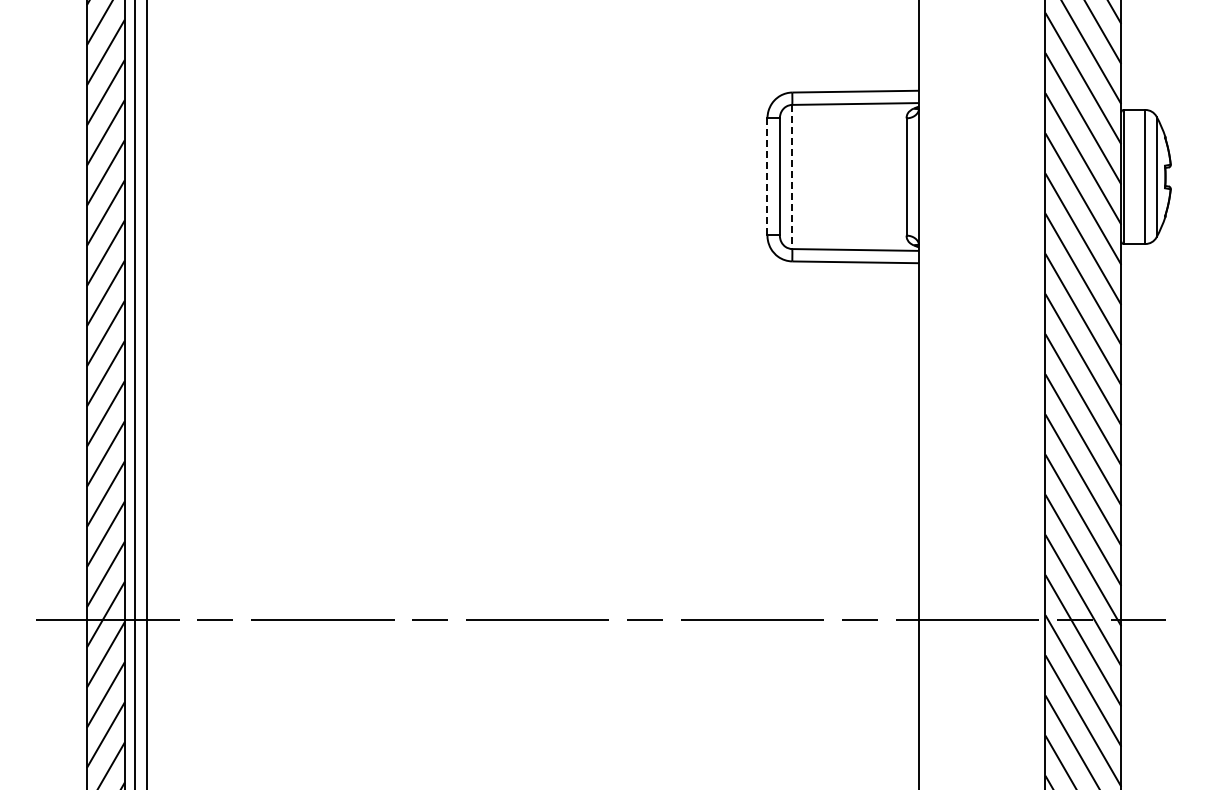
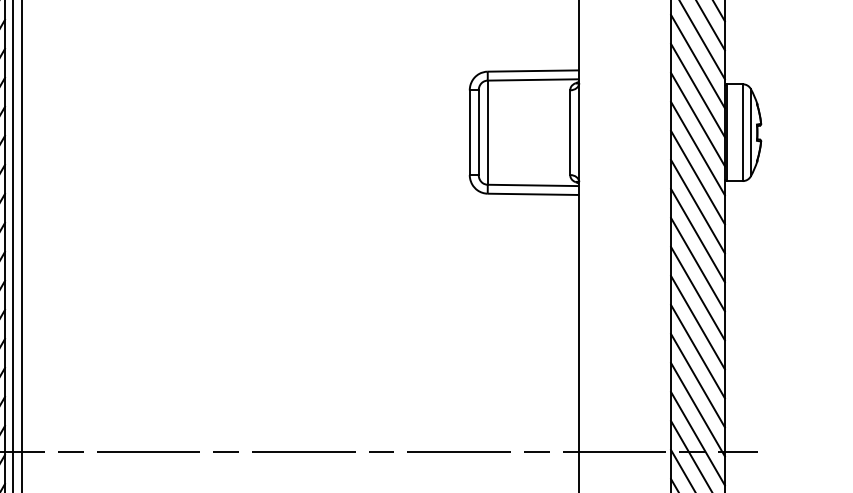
line: (767, 177) -> (469, 133), dashed -> solid
line: (792, 177) -> (487, 133), dashed -> solid

